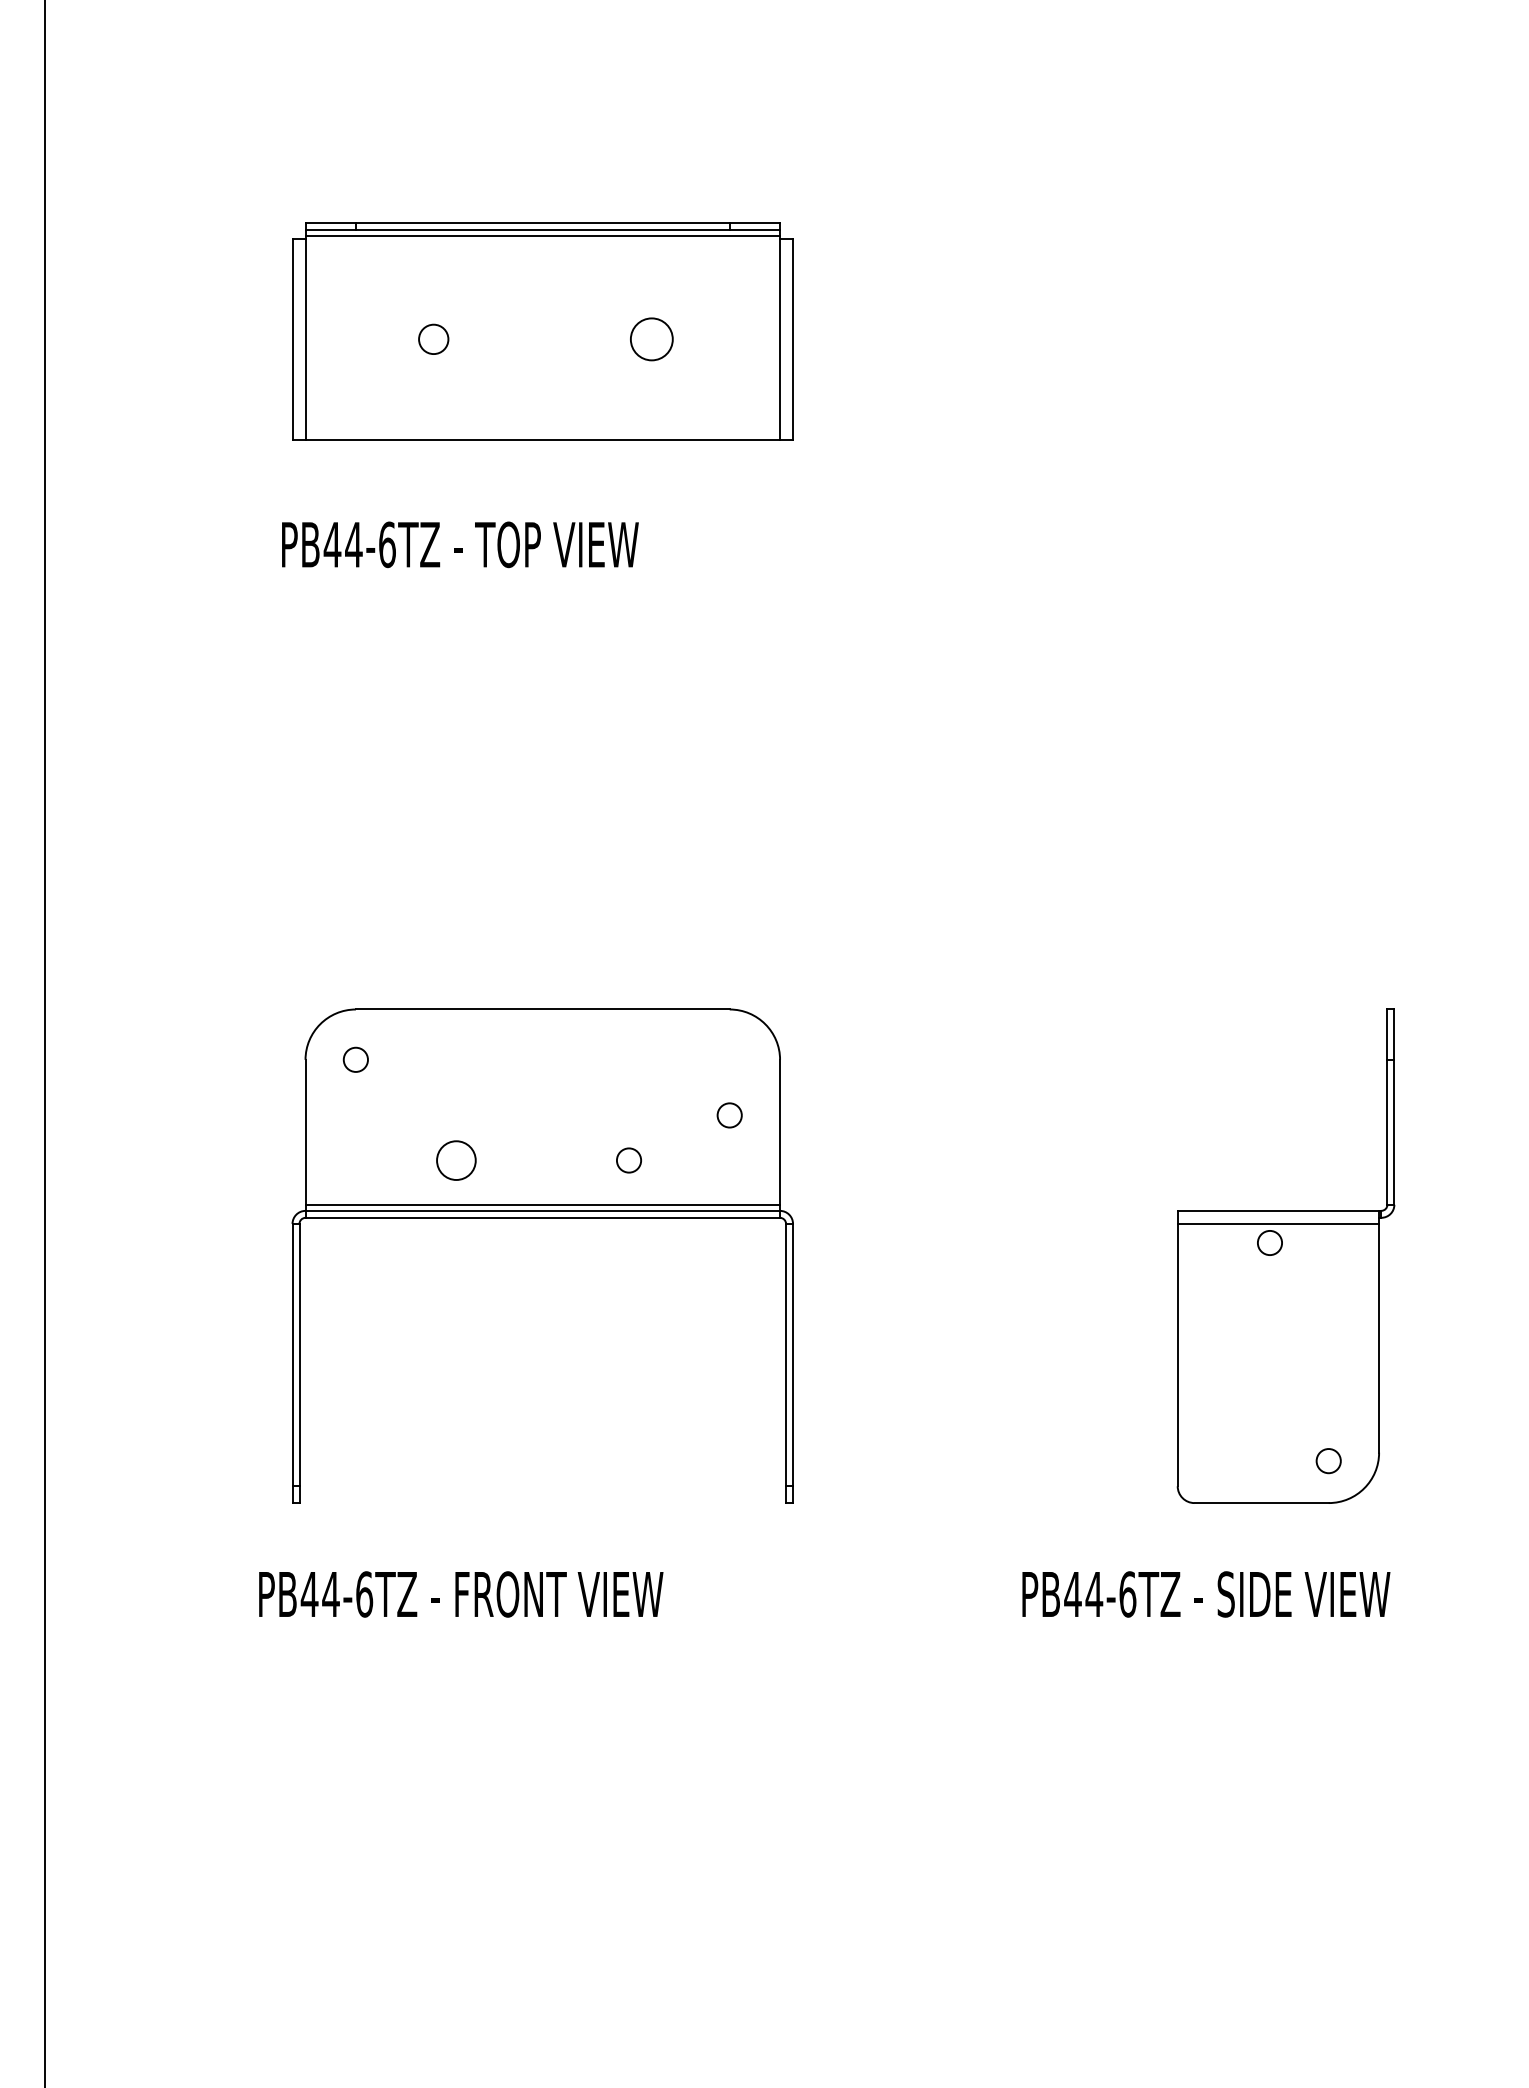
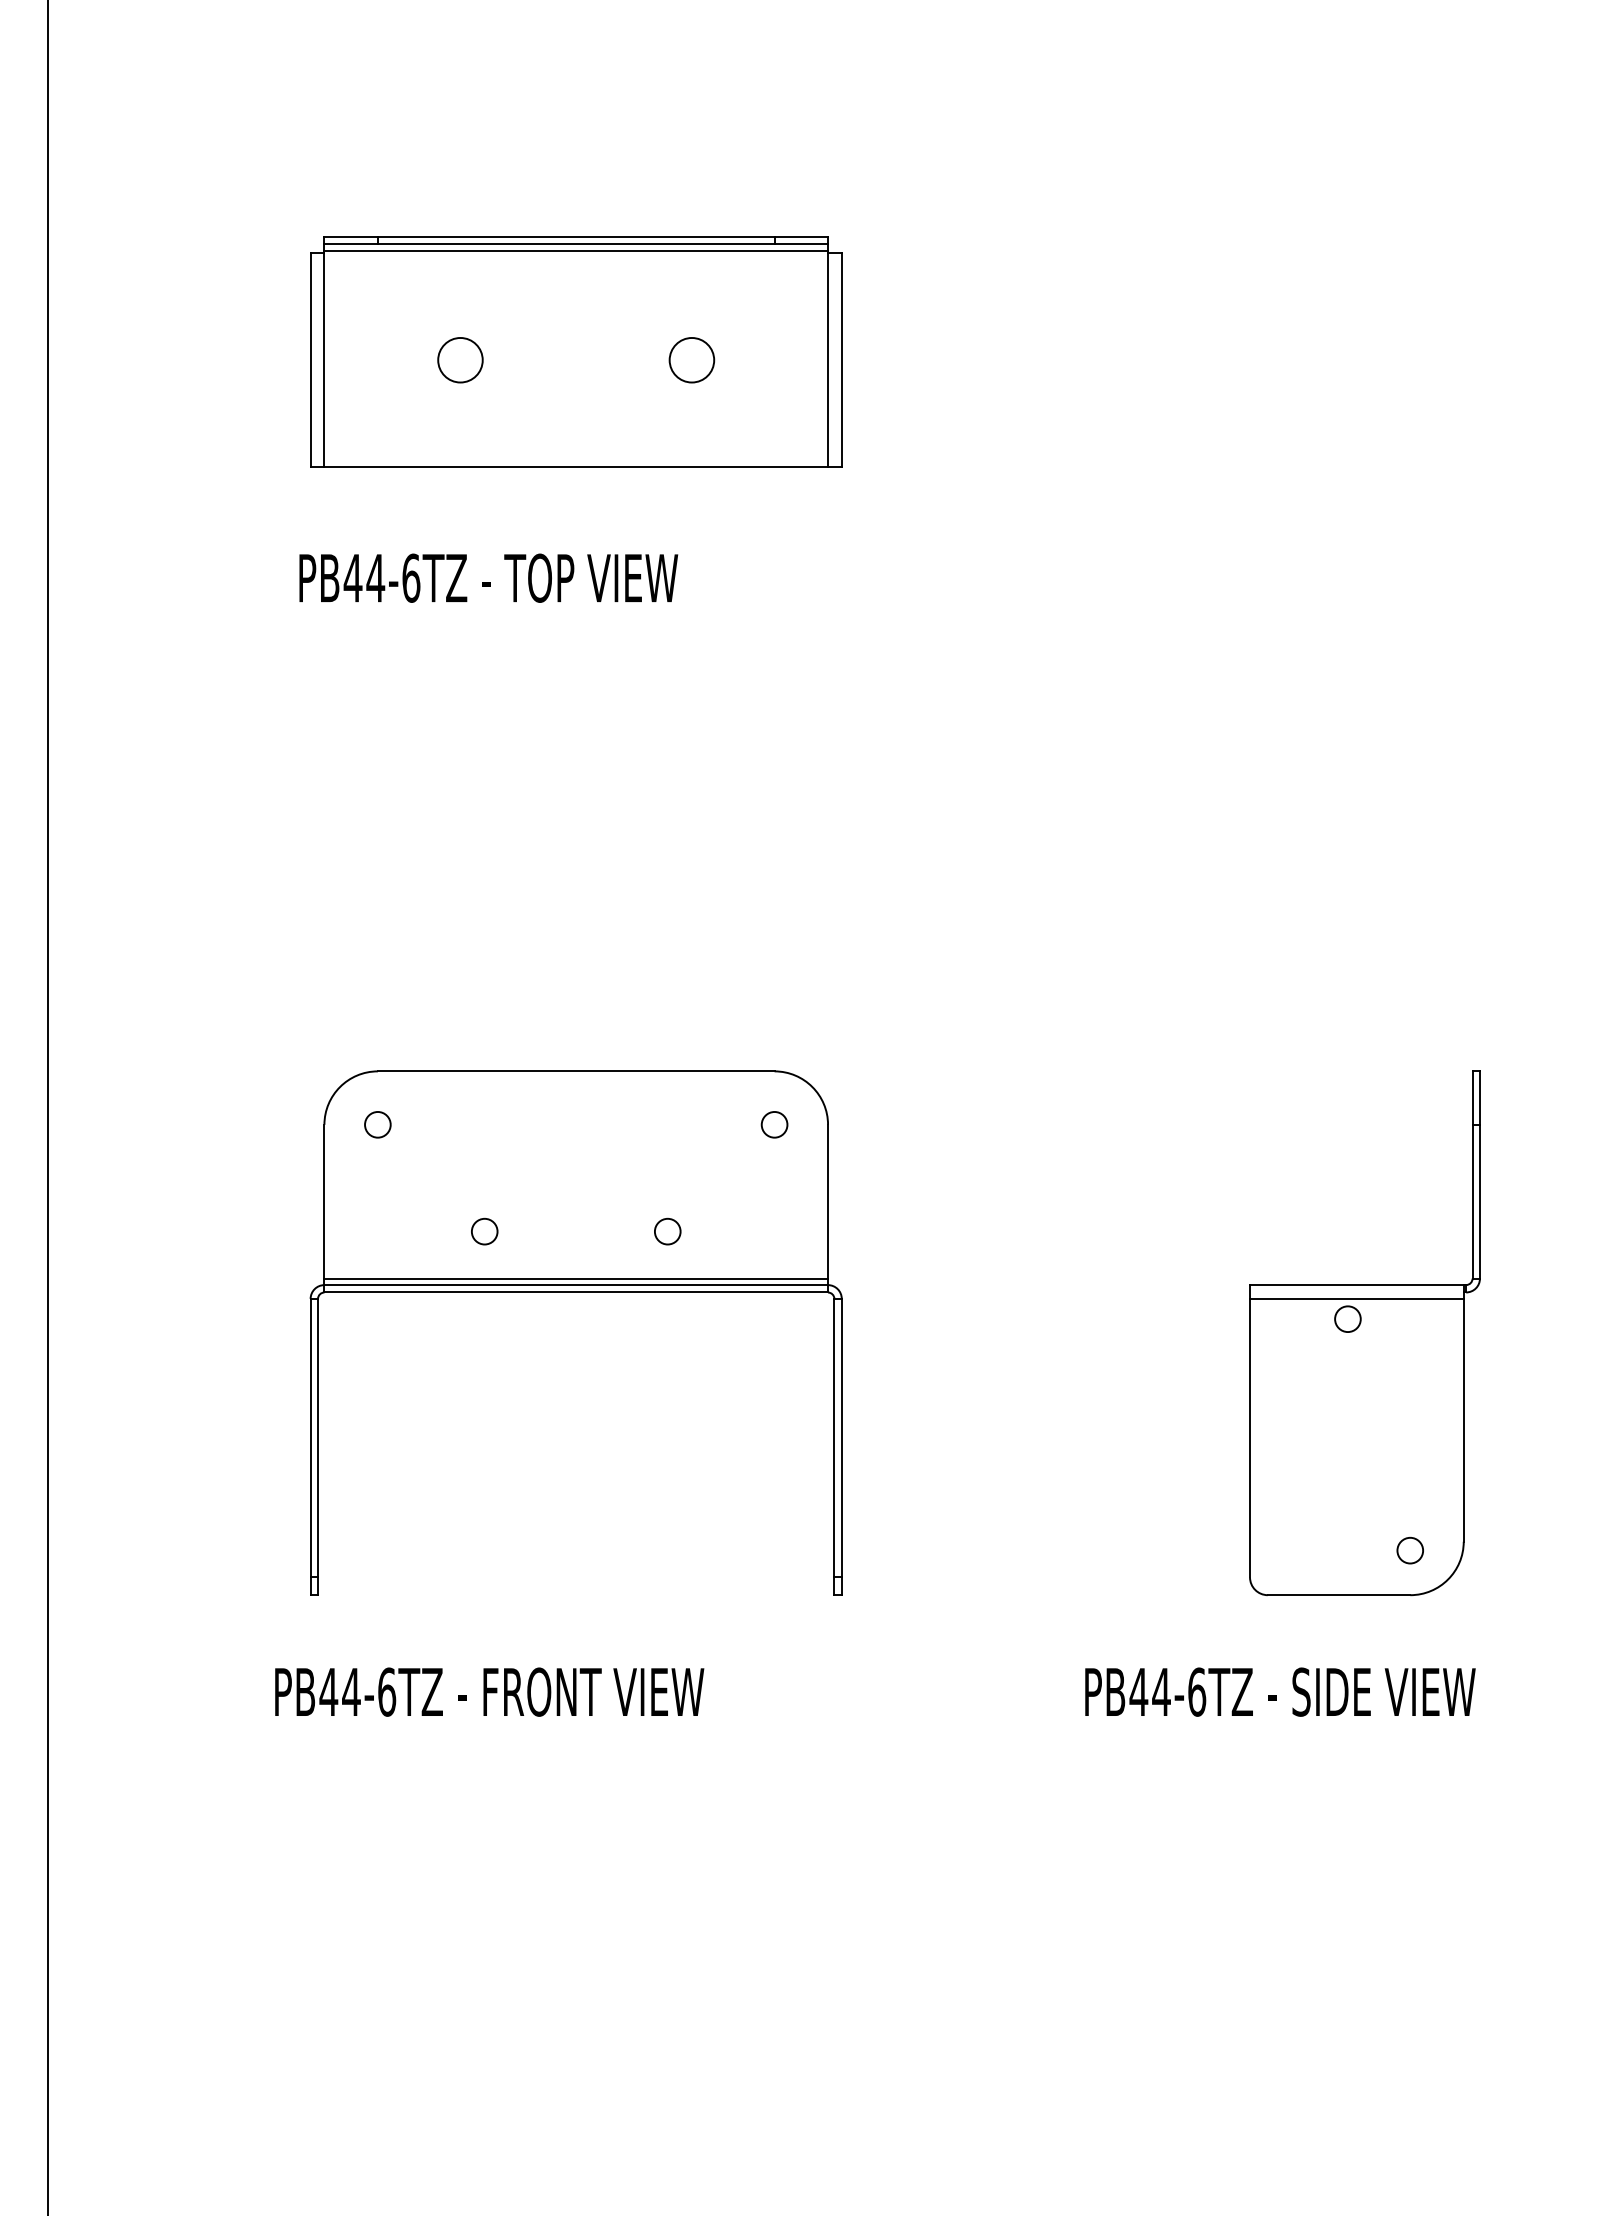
circle: (433, 338) -> (460, 359), size x1.43
circle: (729, 1115) -> (774, 1124), moved
circle: (456, 1160) -> (484, 1231), size x0.62

